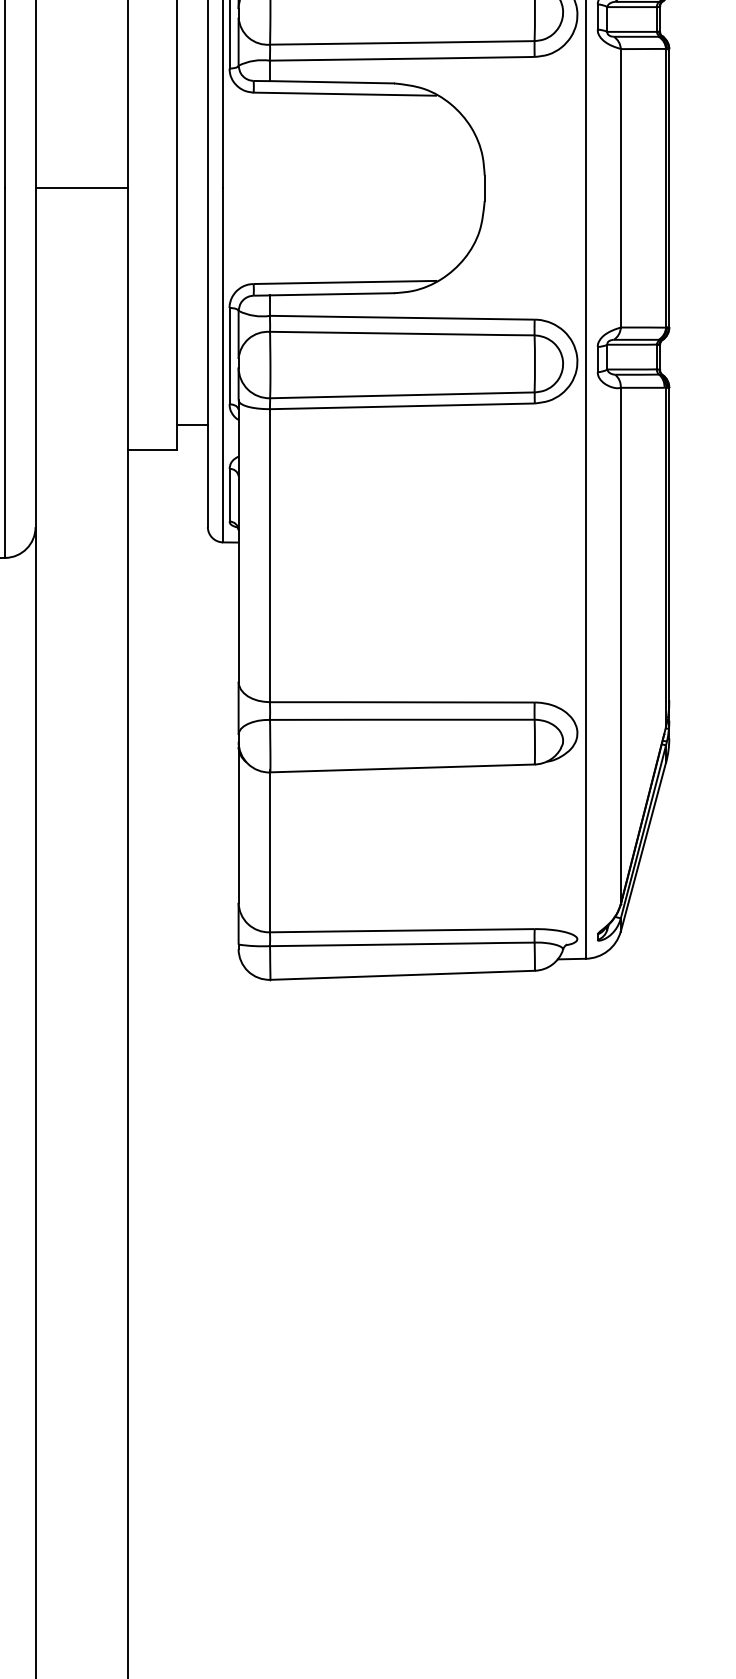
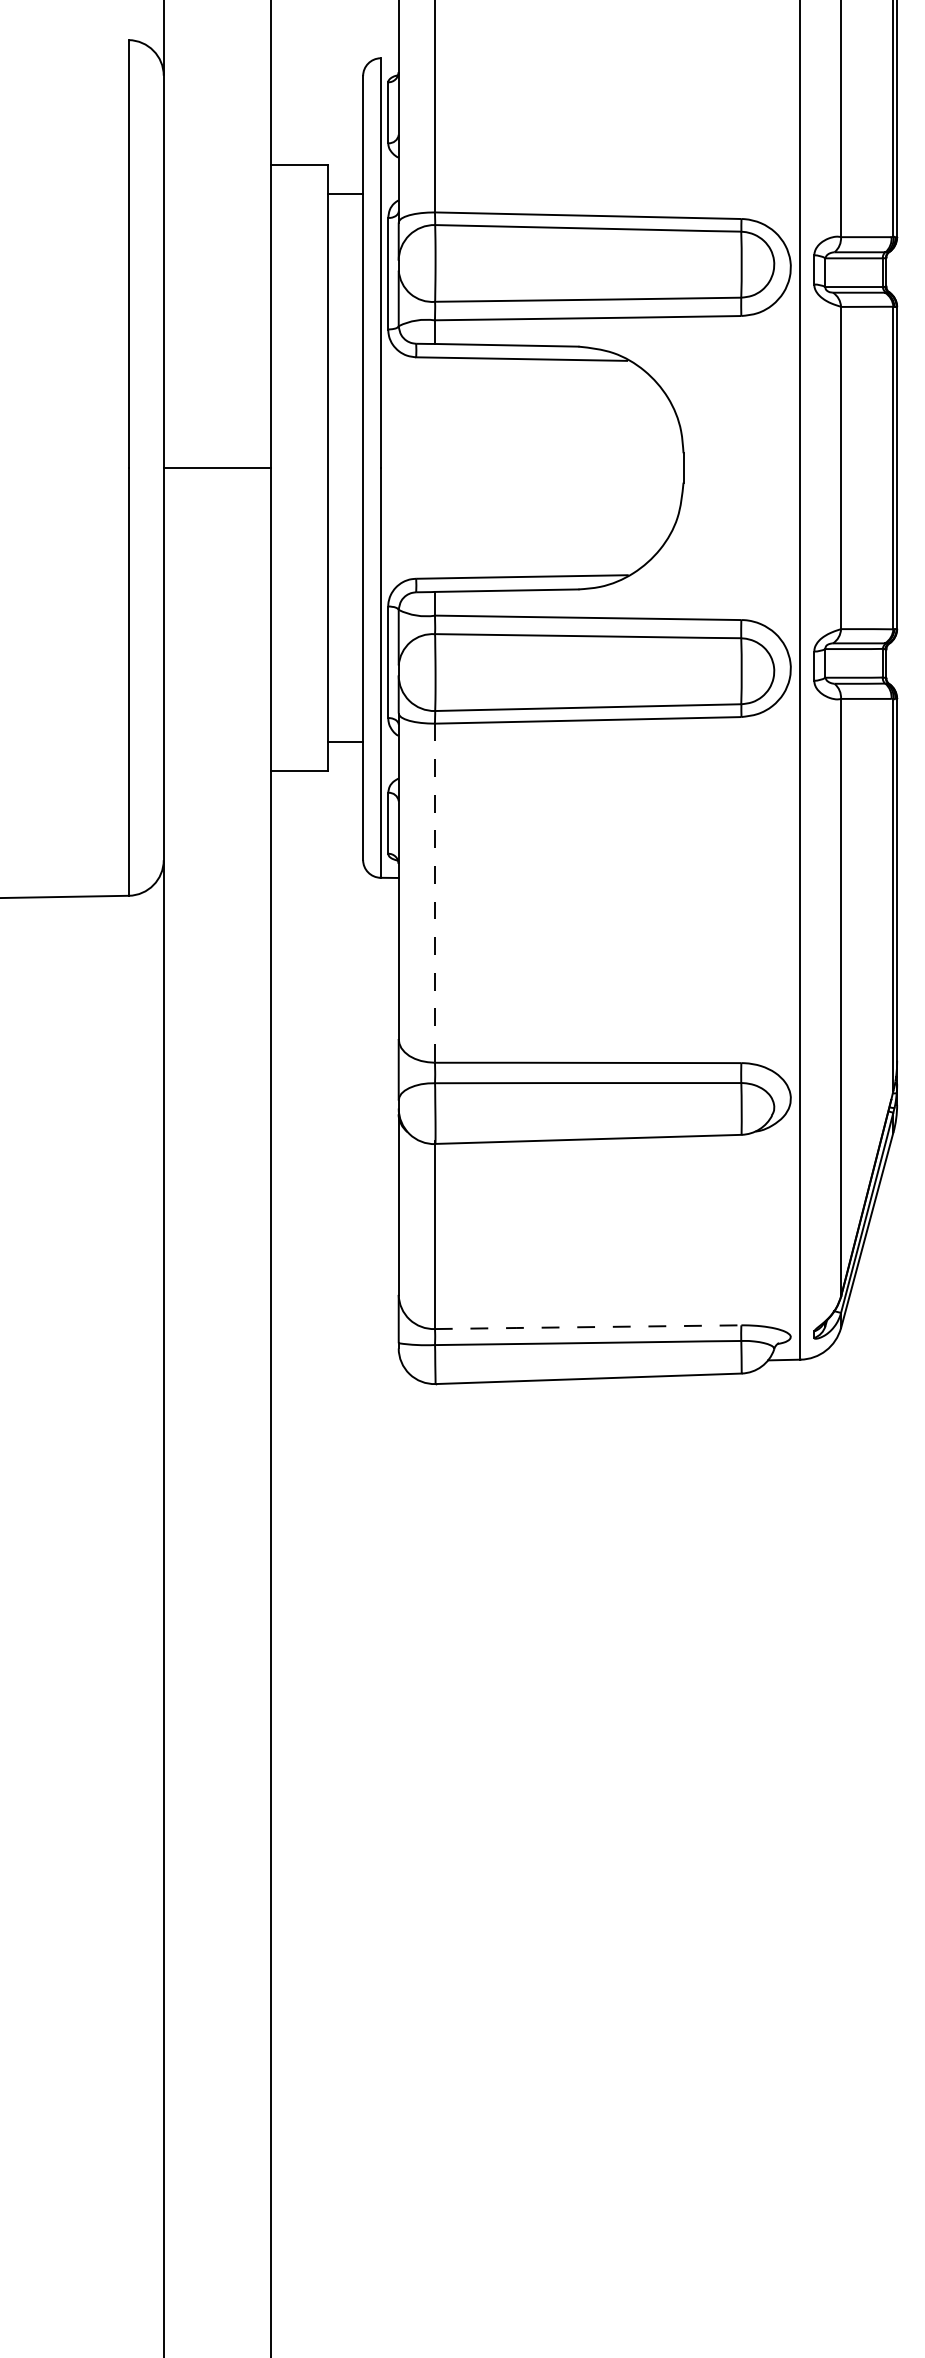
line: (269, 555) -> (434, 893), solid -> dashed
line: (401, 930) -> (587, 1327), solid -> dashed

